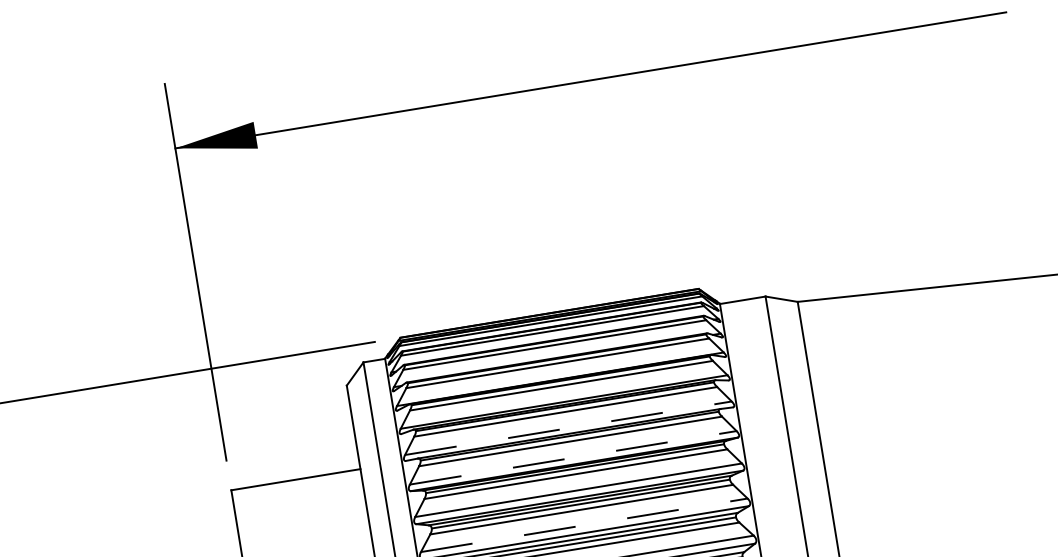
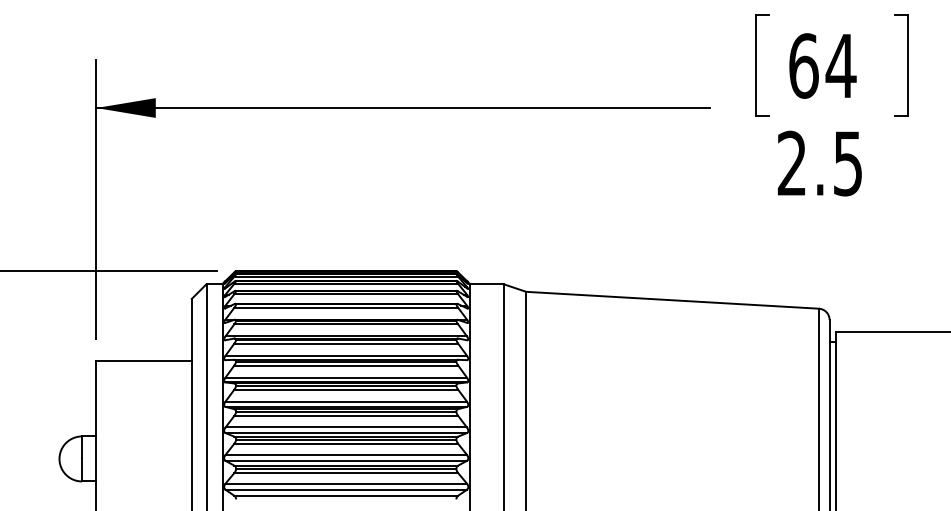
line: (568, 427) -> (346, 355), dashed -> solid
line: (573, 457) -> (346, 377), dashed -> solid
line: (584, 525) -> (346, 427), dashed -> solid

